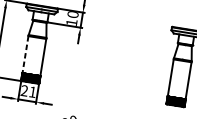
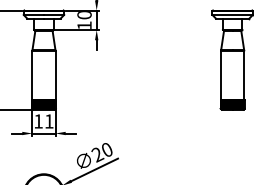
line: (25, 55) -> (32, 76), dashed -> solid
text: (24, 90) -> (38, 121), 21 -> 11

